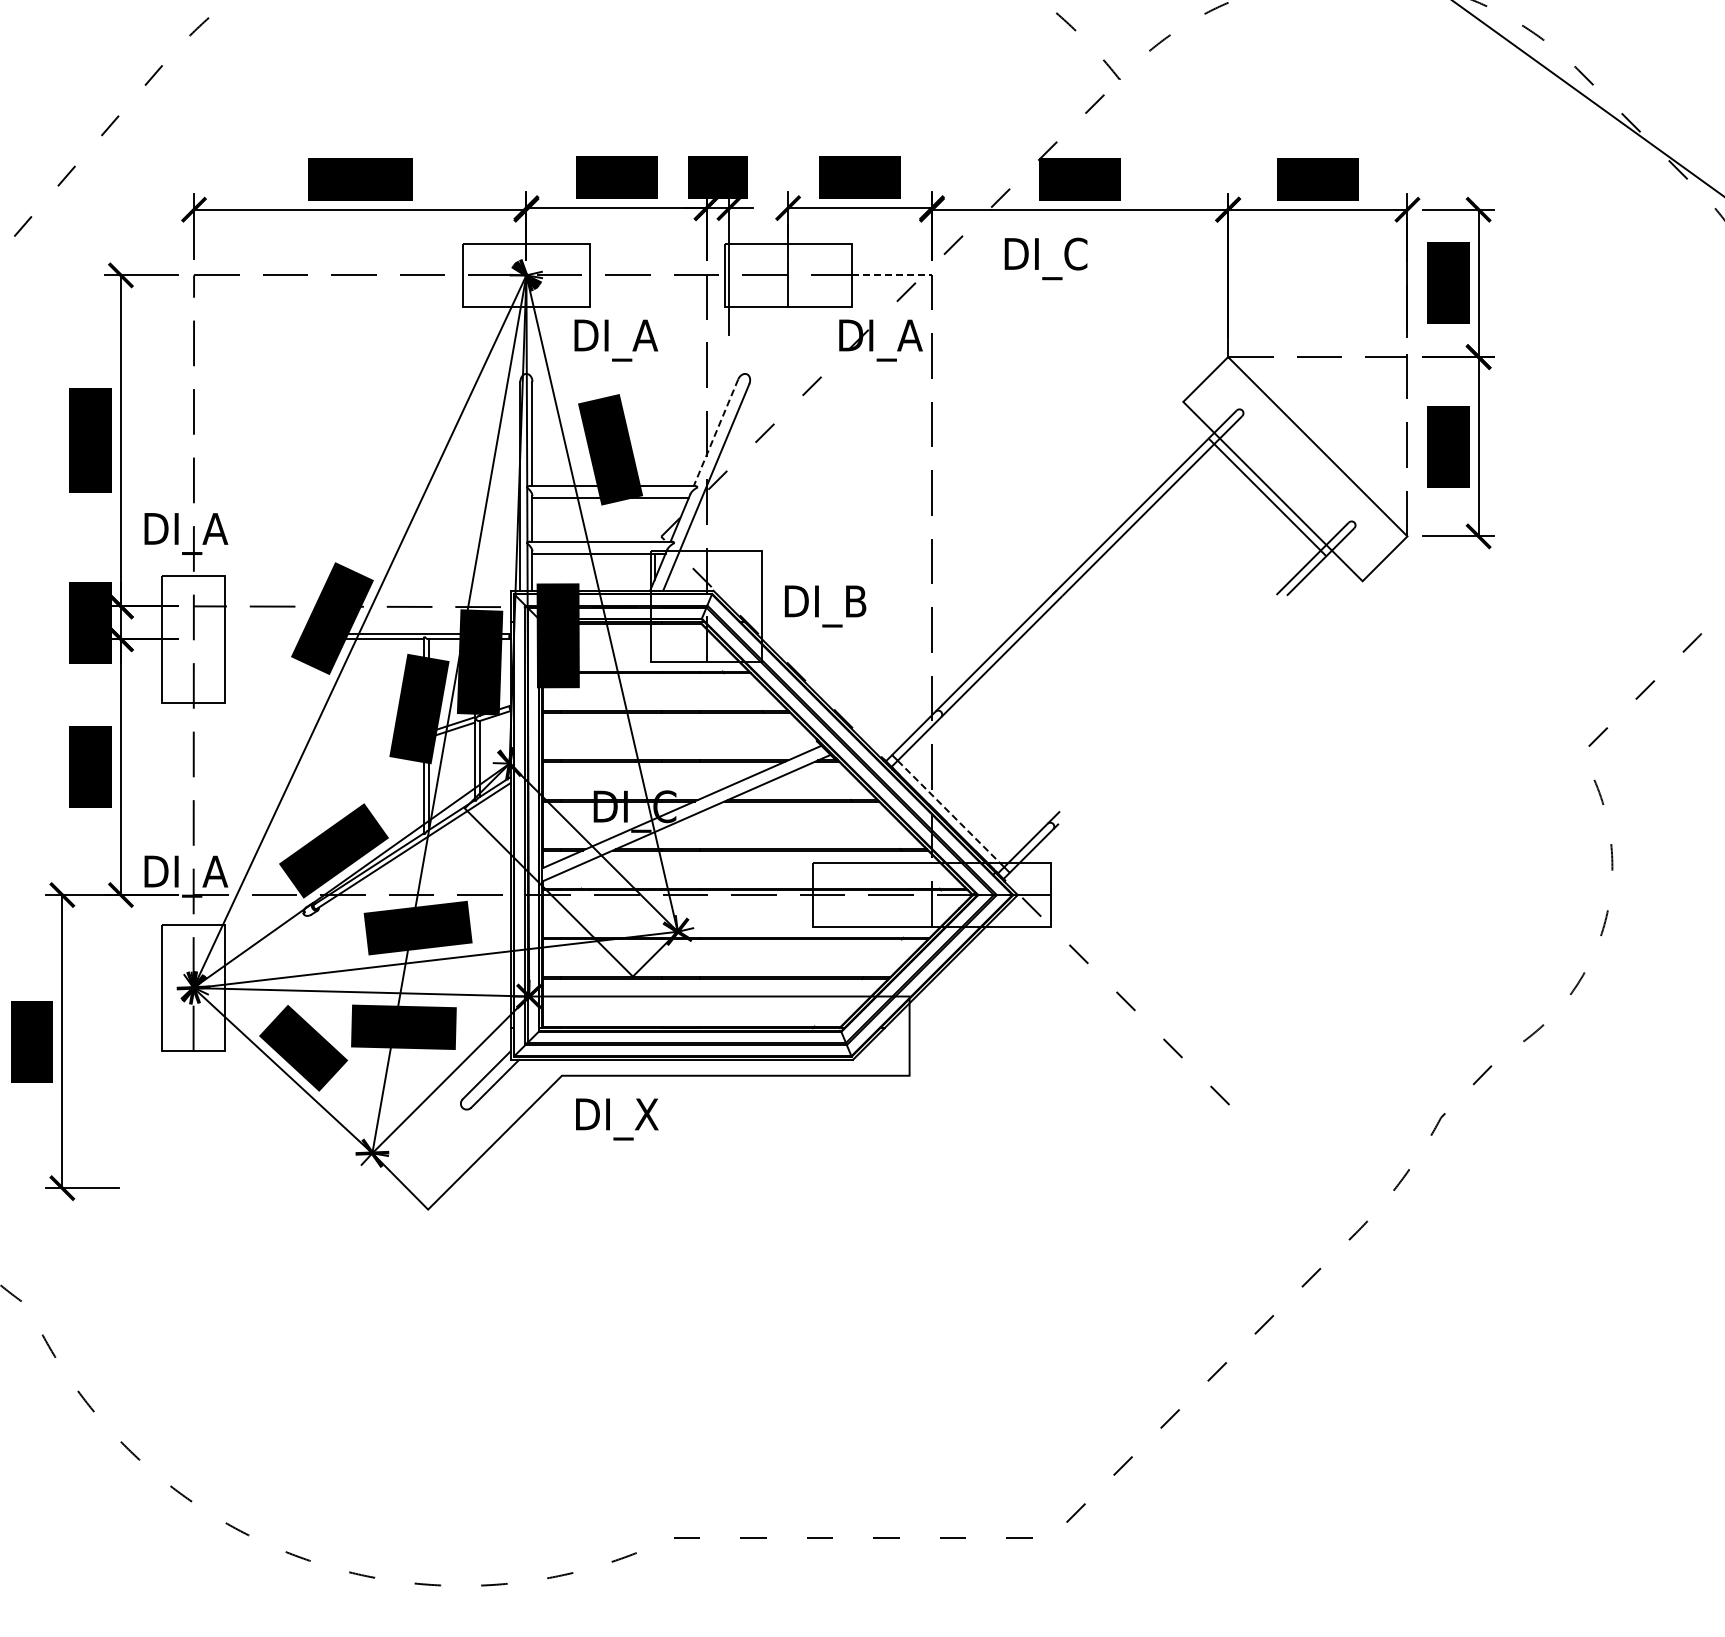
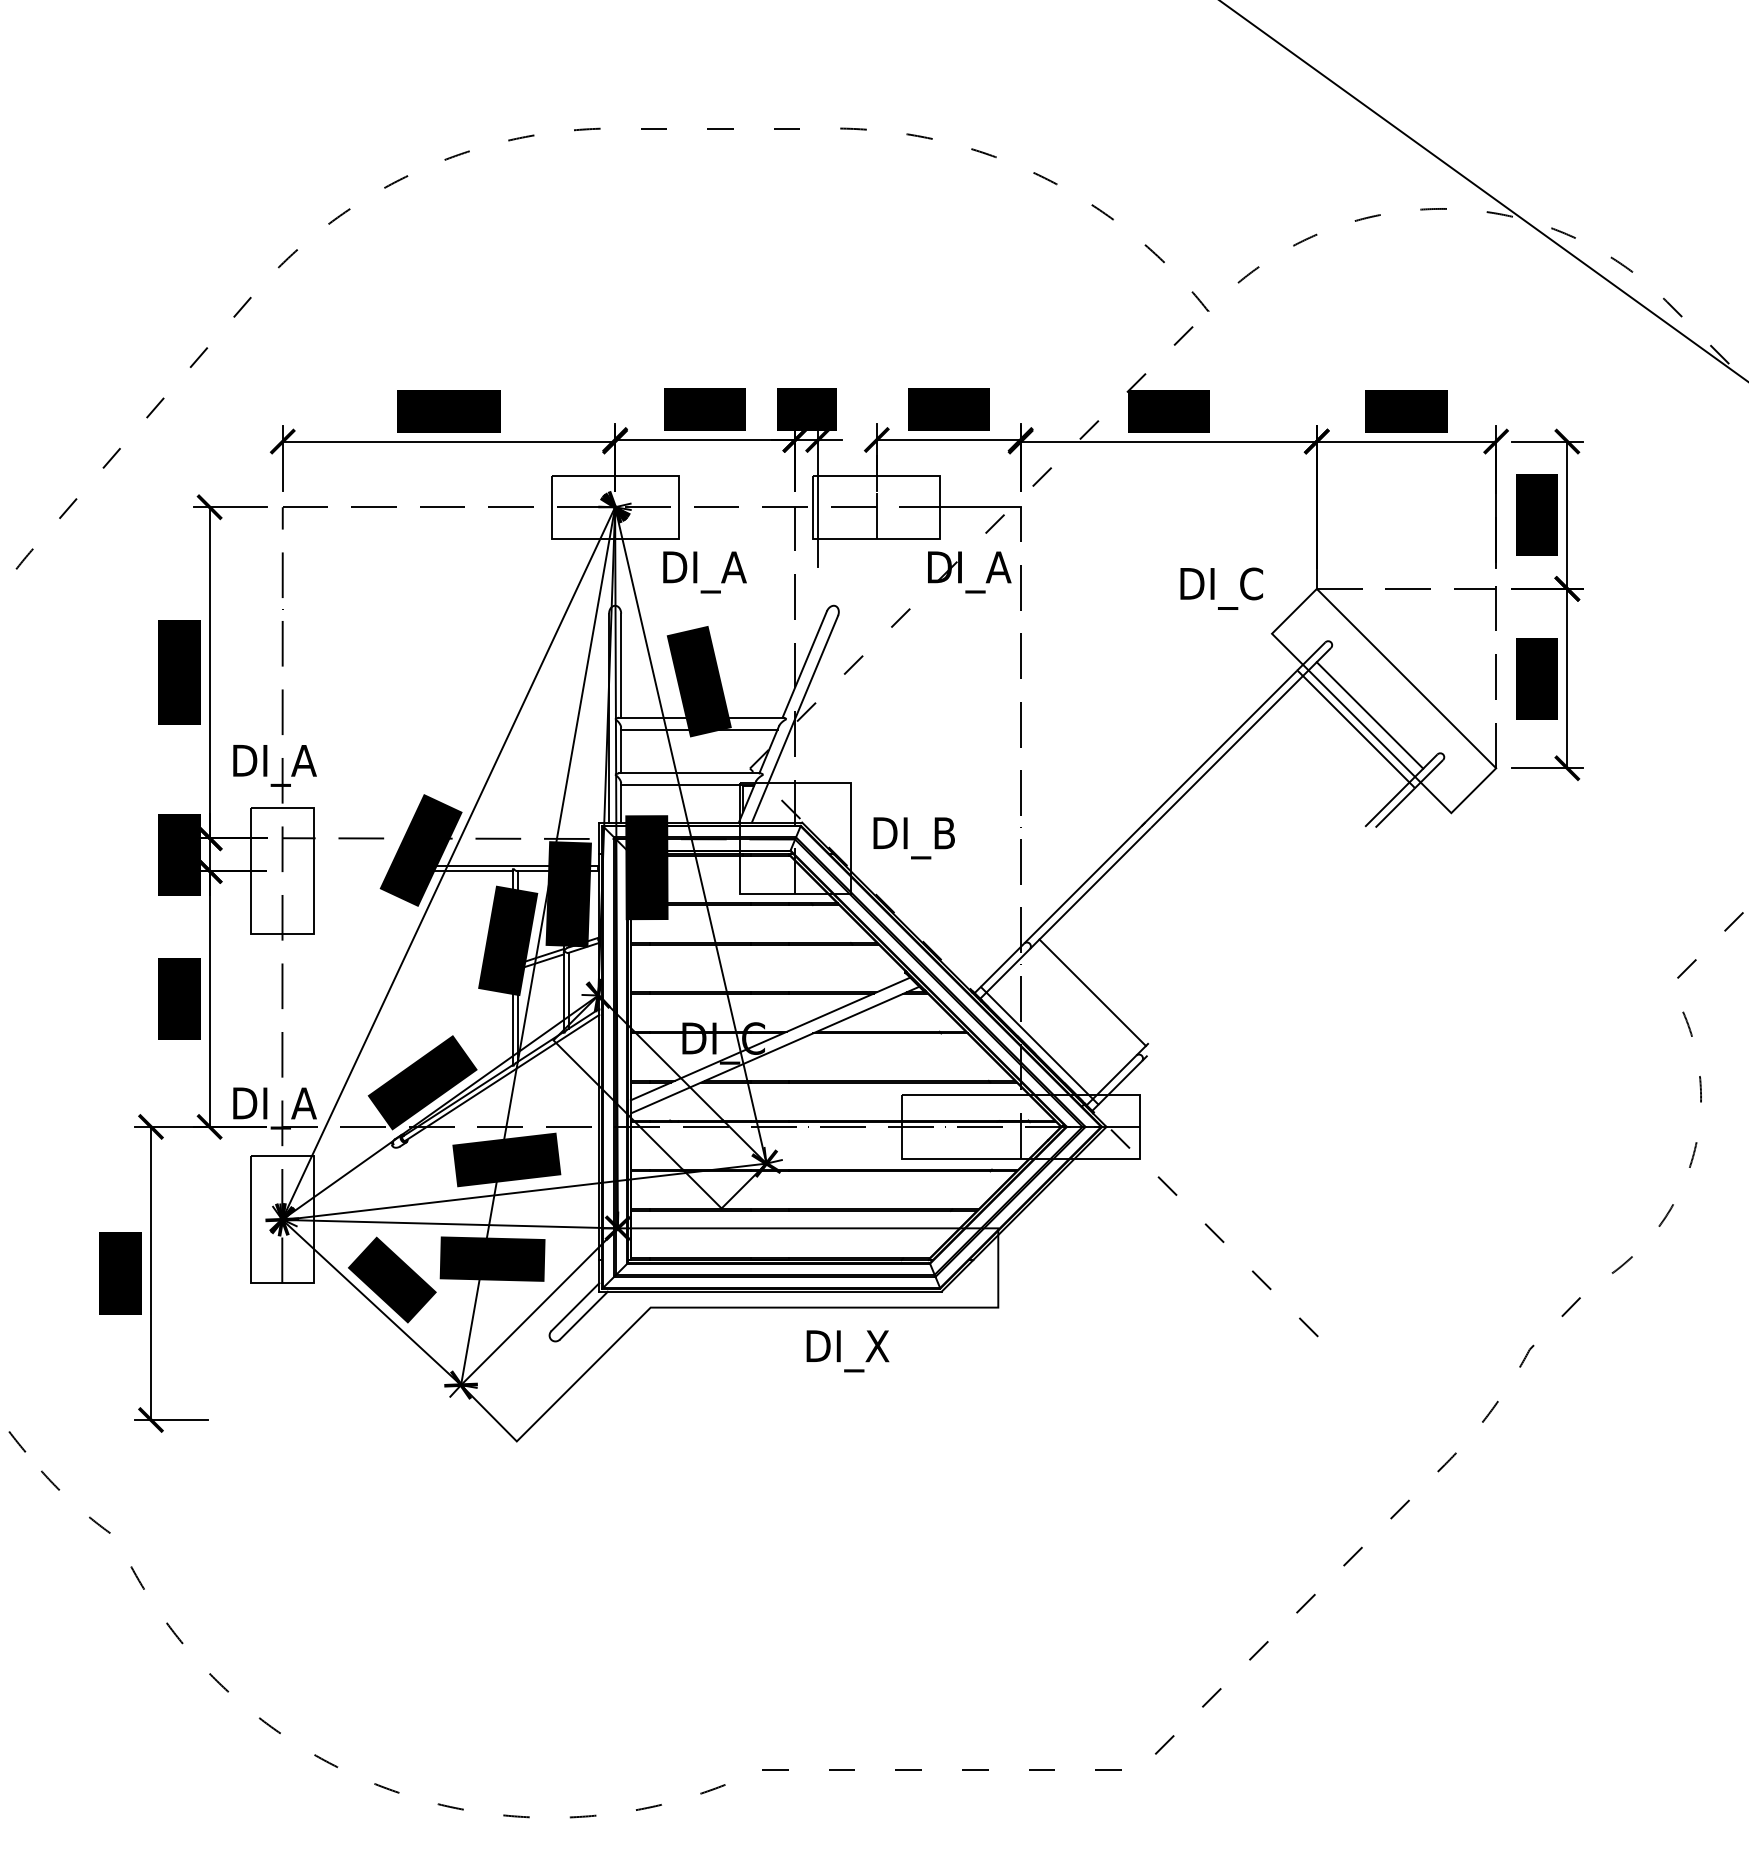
text: (1045, 258) -> (1221, 588), moved
line: (891, 275) -> (980, 507), dashed -> solid
line: (715, 432) -> (804, 664), dashed -> solid
line: (1280, 483) -> (1369, 715), added
line: (1003, 760) -> (1092, 992), added
line: (951, 814) -> (1040, 1046), dashed -> solid
text: (616, 1119) -> (847, 1351), moved

